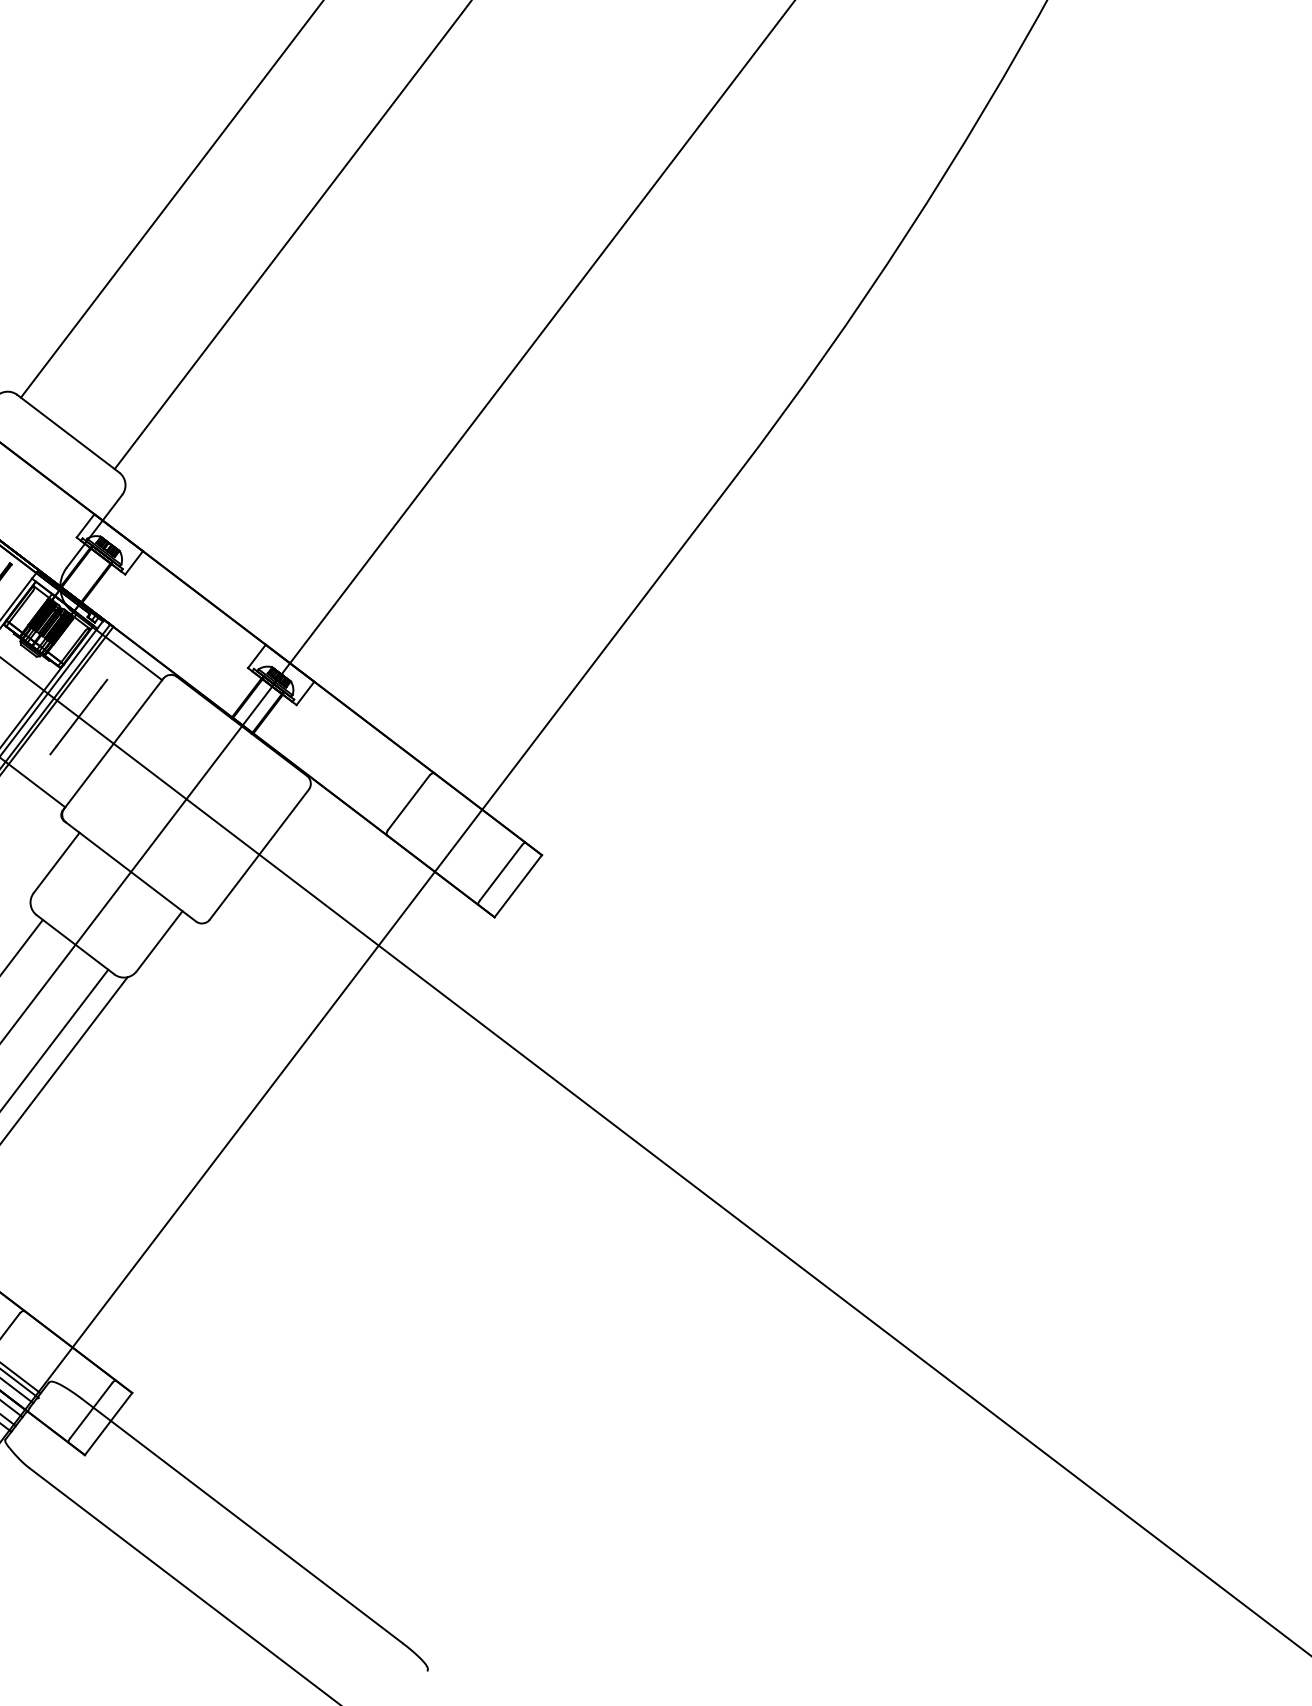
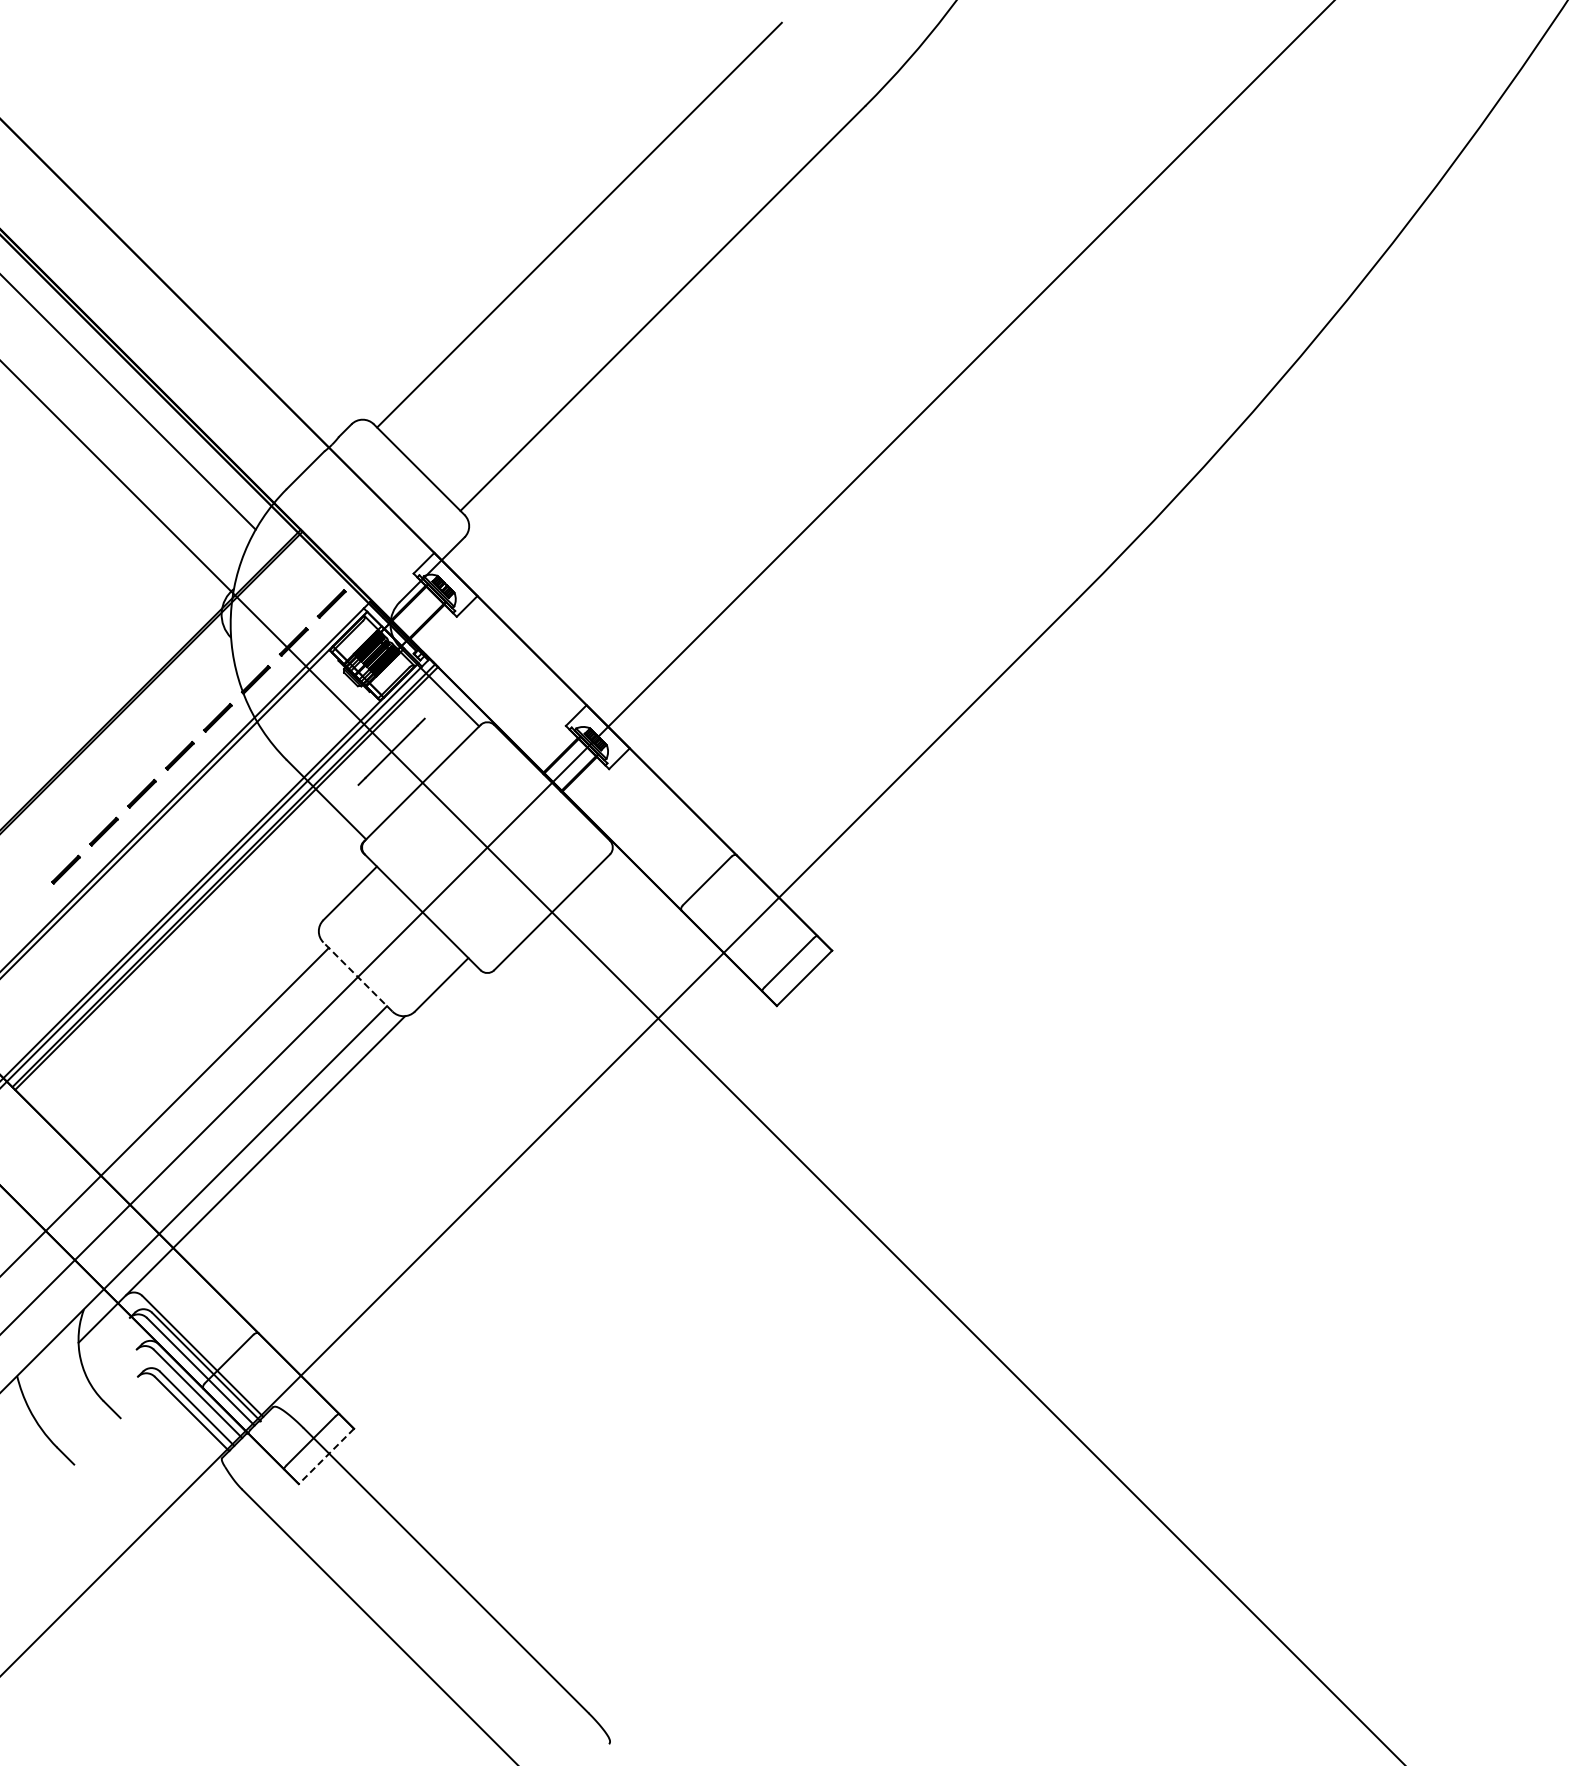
line: (75, 945) -> (357, 977), solid -> dashed
line: (108, 1424) -> (326, 1456), solid -> dashed

